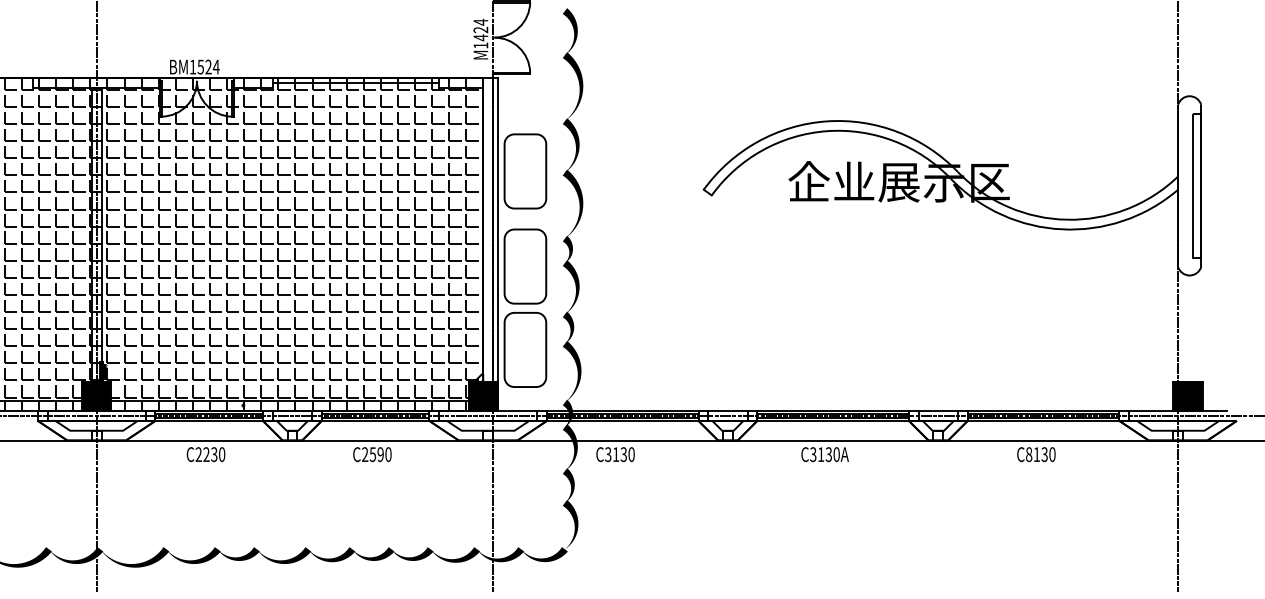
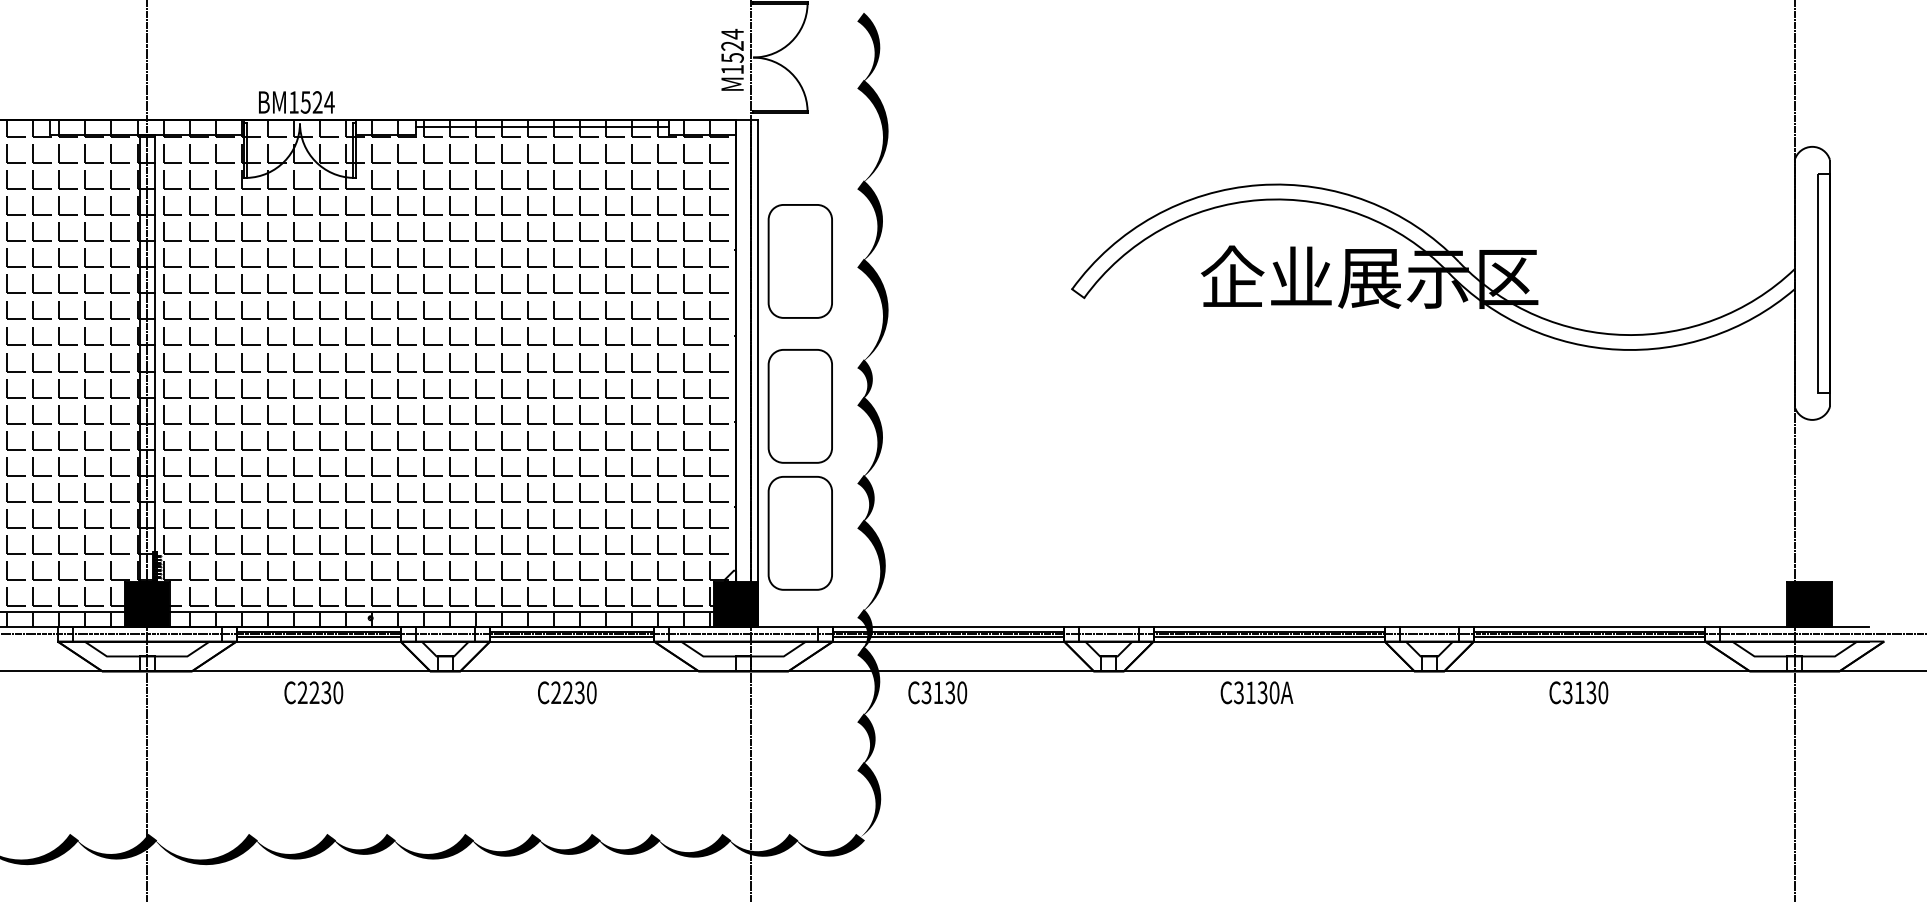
text: (480, 37) -> (731, 57), M1424 -> M1524
text: (376, 454) -> (573, 692), C2590 -> C2230
text: (1028, 454) -> (1566, 692), C8130 -> C3130

